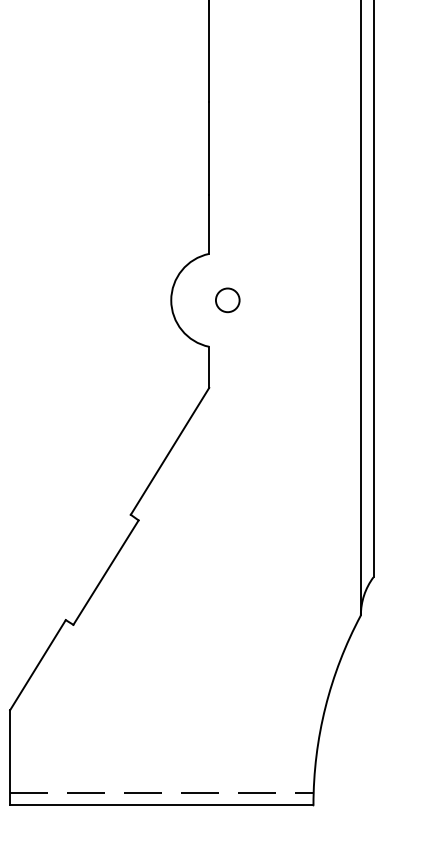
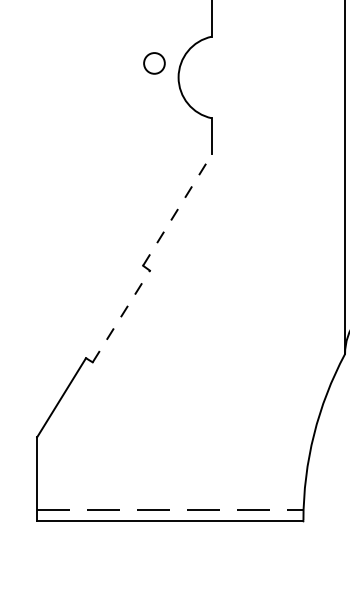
circle: (227, 300) -> (154, 63), moved
line: (170, 451) -> (177, 210), solid -> dashed
line: (106, 572) -> (121, 316), solid -> dashed

